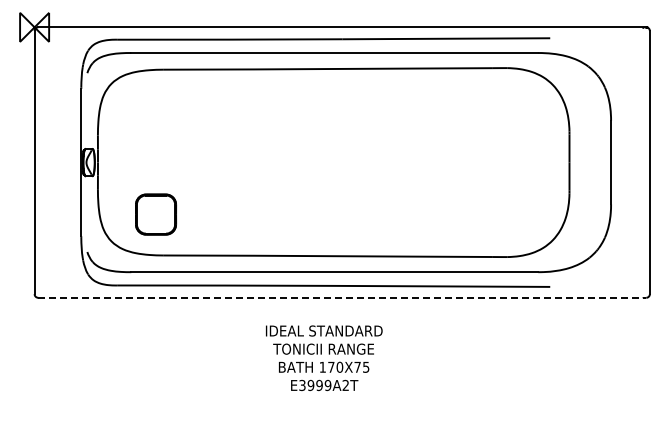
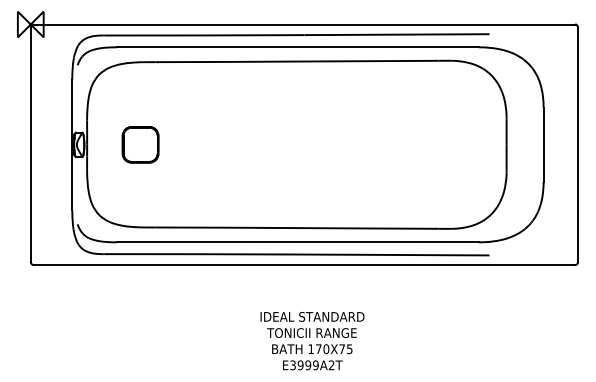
part: (155, 214) -> (140, 144), moved
line: (342, 297) -> (304, 264), dashed -> solid
text: (324, 357) -> (312, 340), moved

